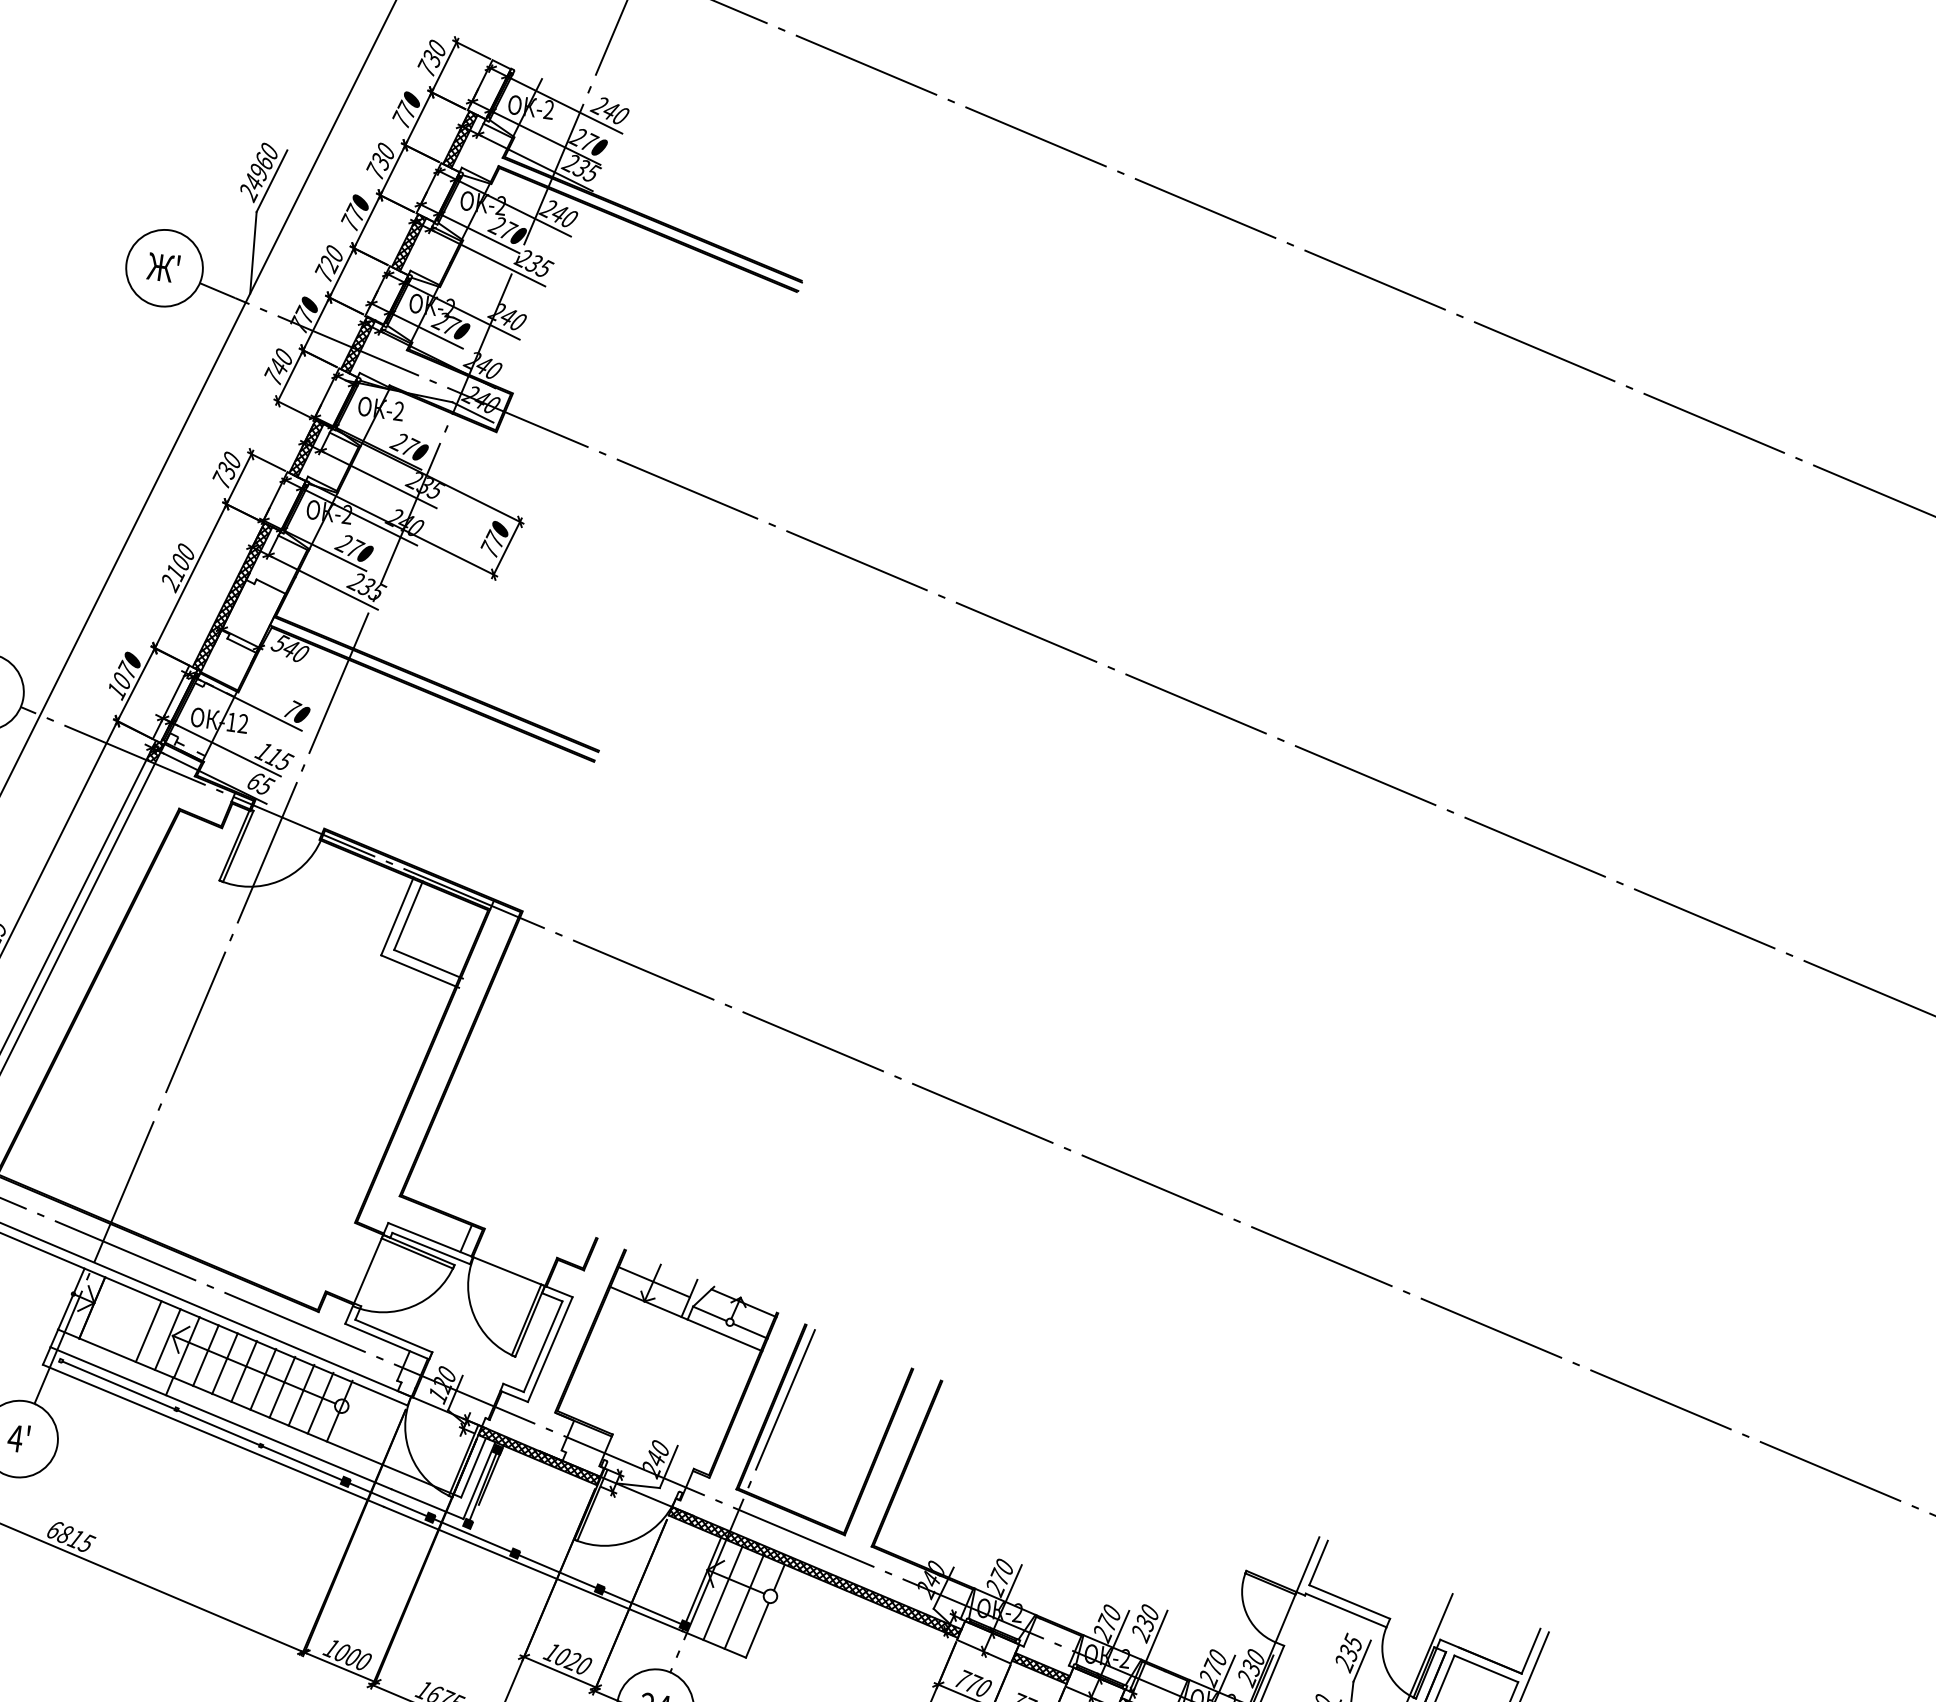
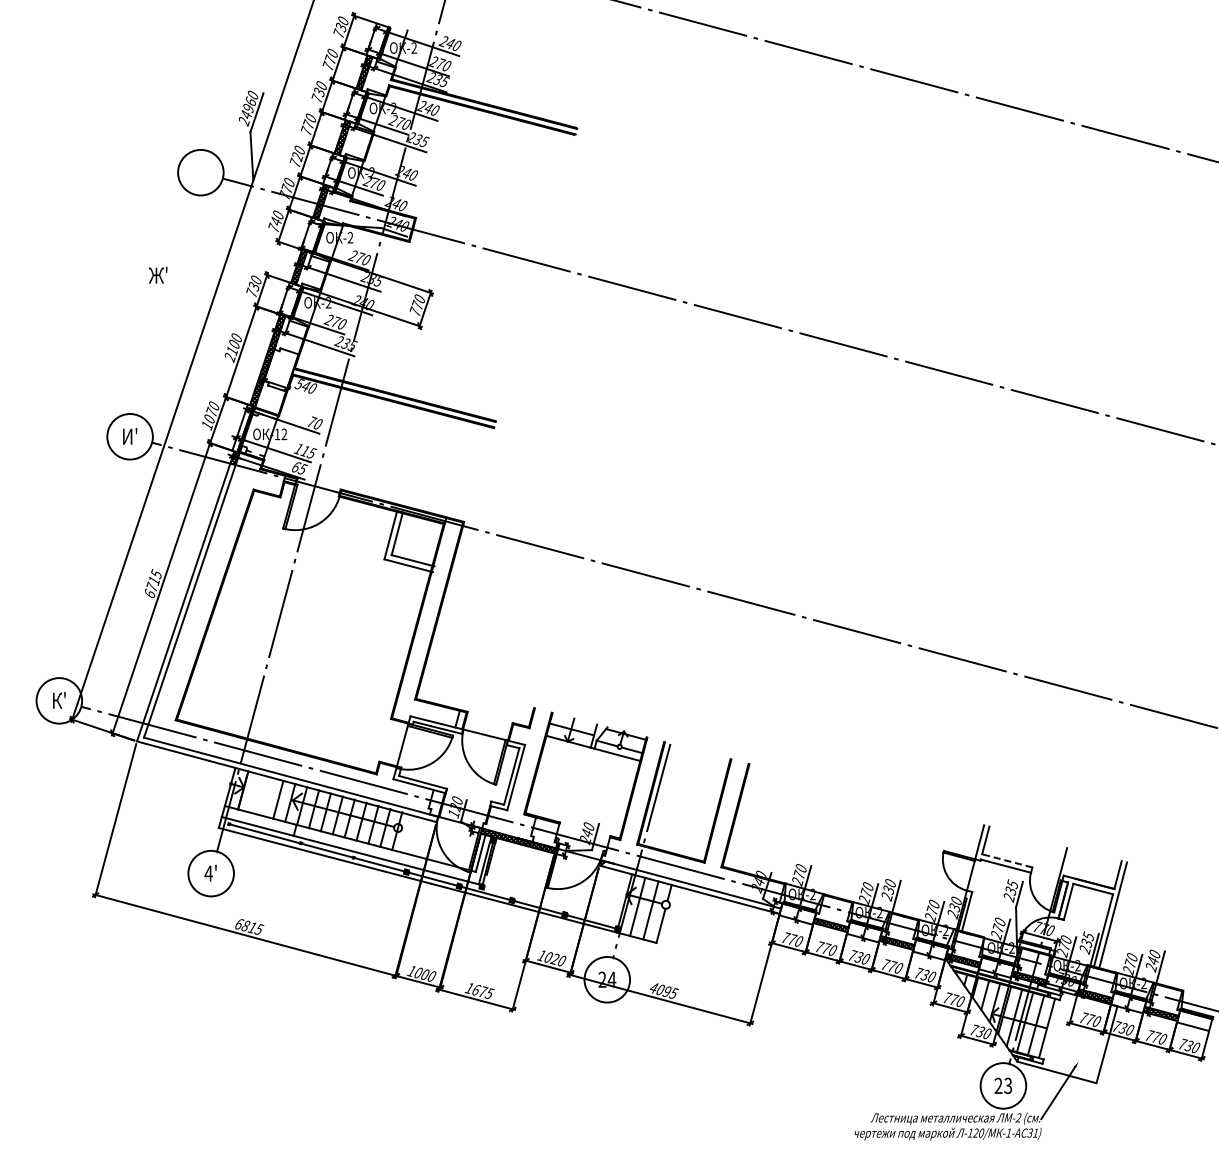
text: (163, 267) -> (158, 275), moved
hatch: (817, 1573) -> (691, 887), removed
line: (1350, 1601) -> (1007, 860), solid -> dashed

